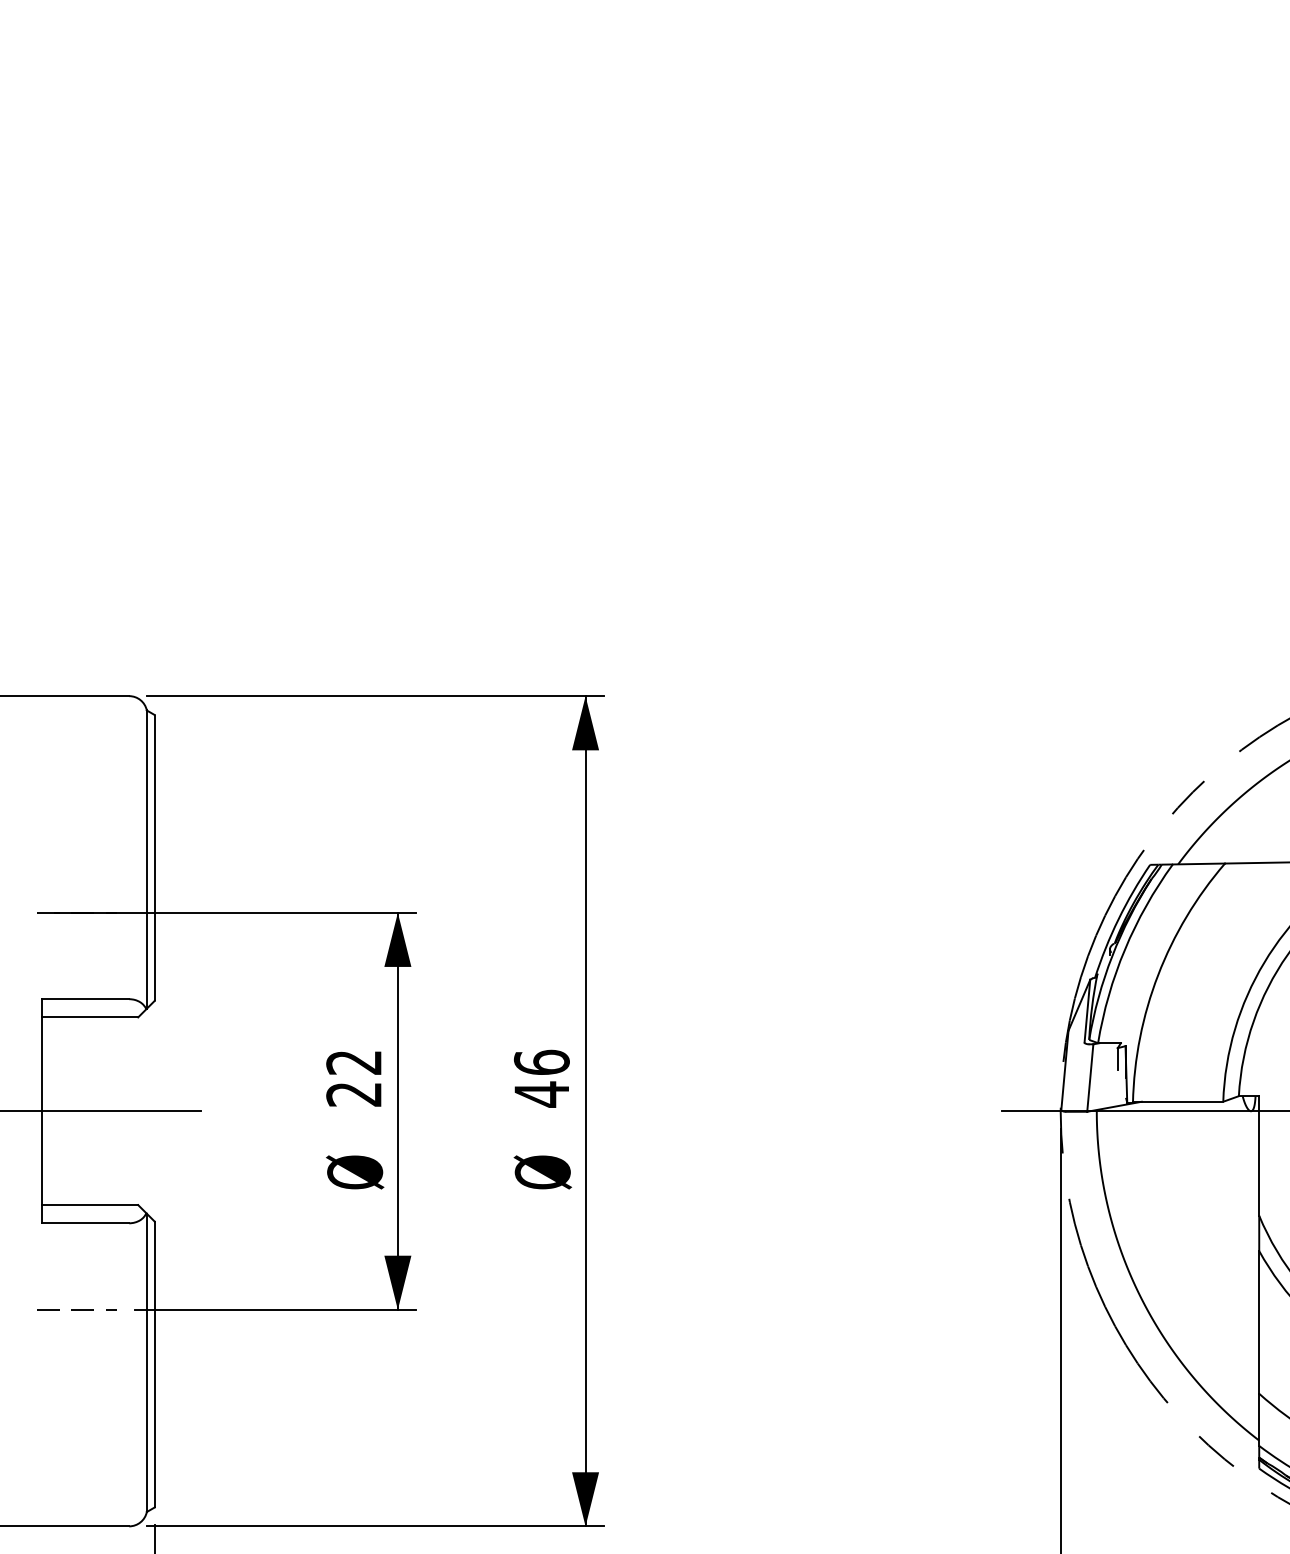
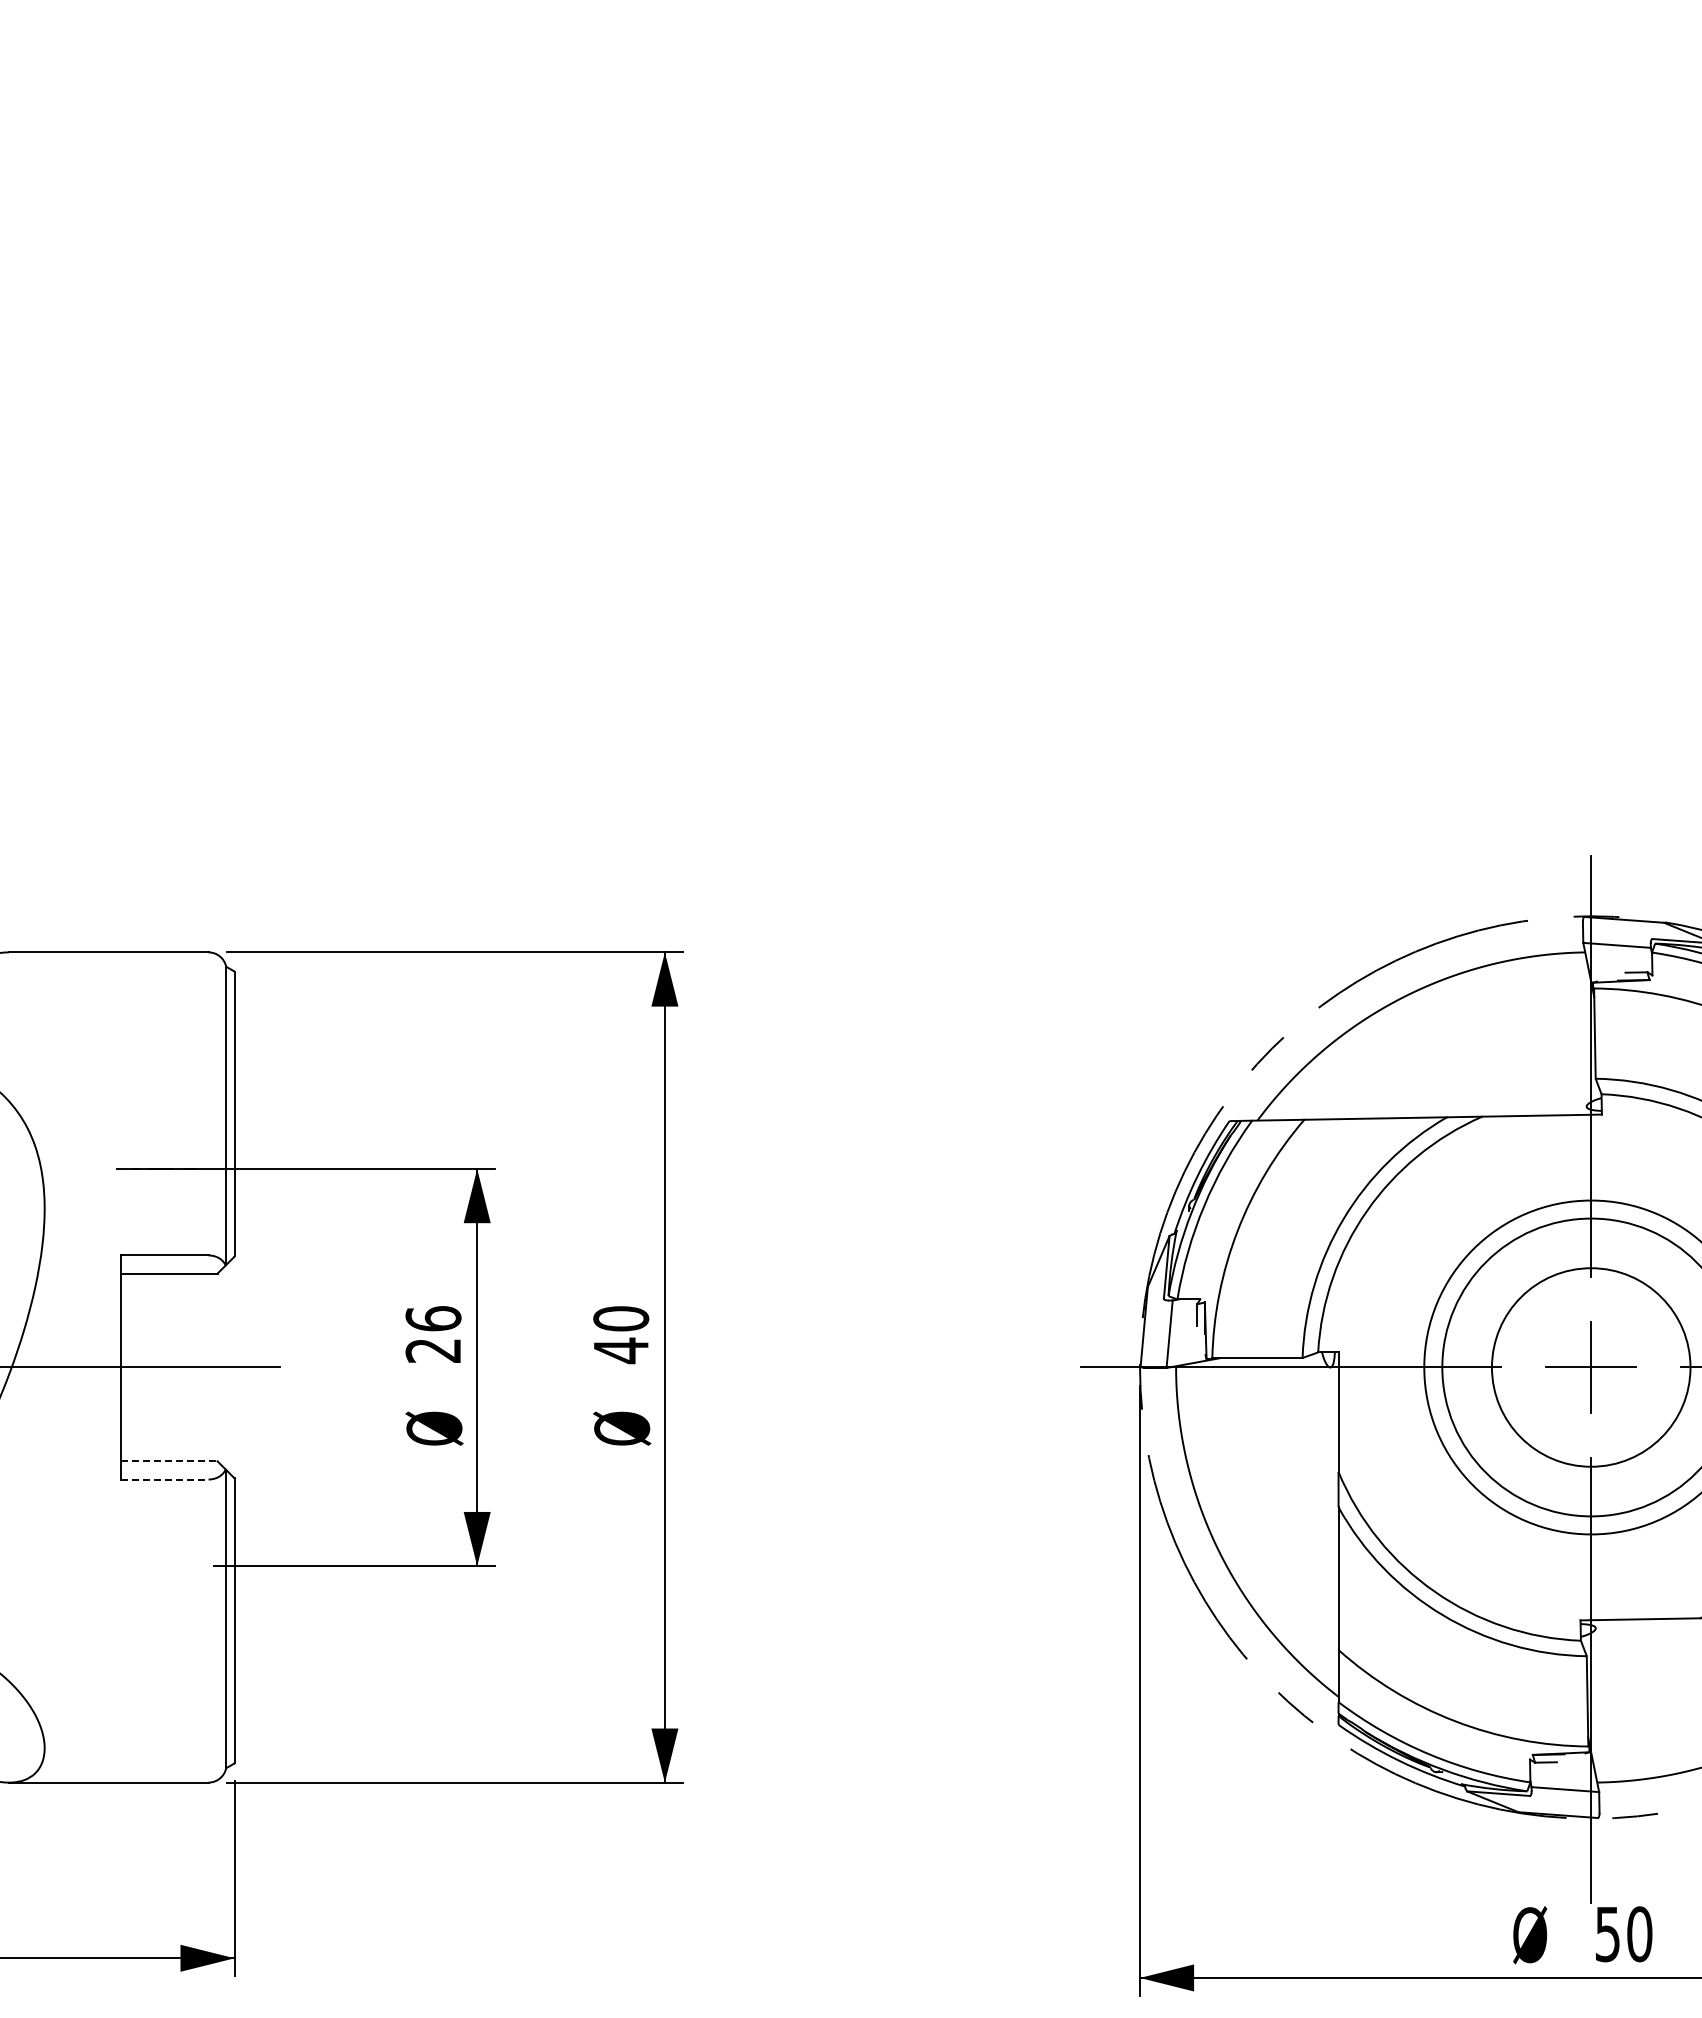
text: (354, 1062) -> (433, 1318), 22 -> 26
text: (542, 1062) -> (621, 1318), 46 -> 40
line: (90, 1205) -> (169, 1461), solid -> dashed
line: (85, 1223) -> (164, 1479), solid -> dashed
line: (76, 1309) -> (155, 1565), removed

